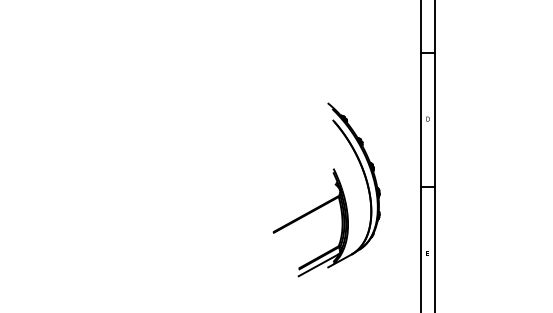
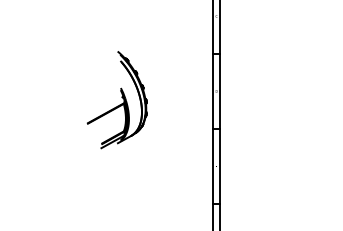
part: (325, 190) -> (116, 100), moved

